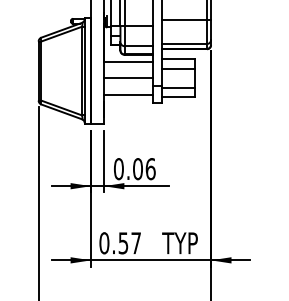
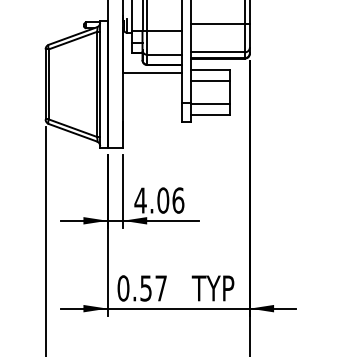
line: (128, 78) -> (152, 93), removed
line: (128, 94) -> (152, 112), removed
text: (118, 169) -> (140, 201), 0.06 -> 4.06

